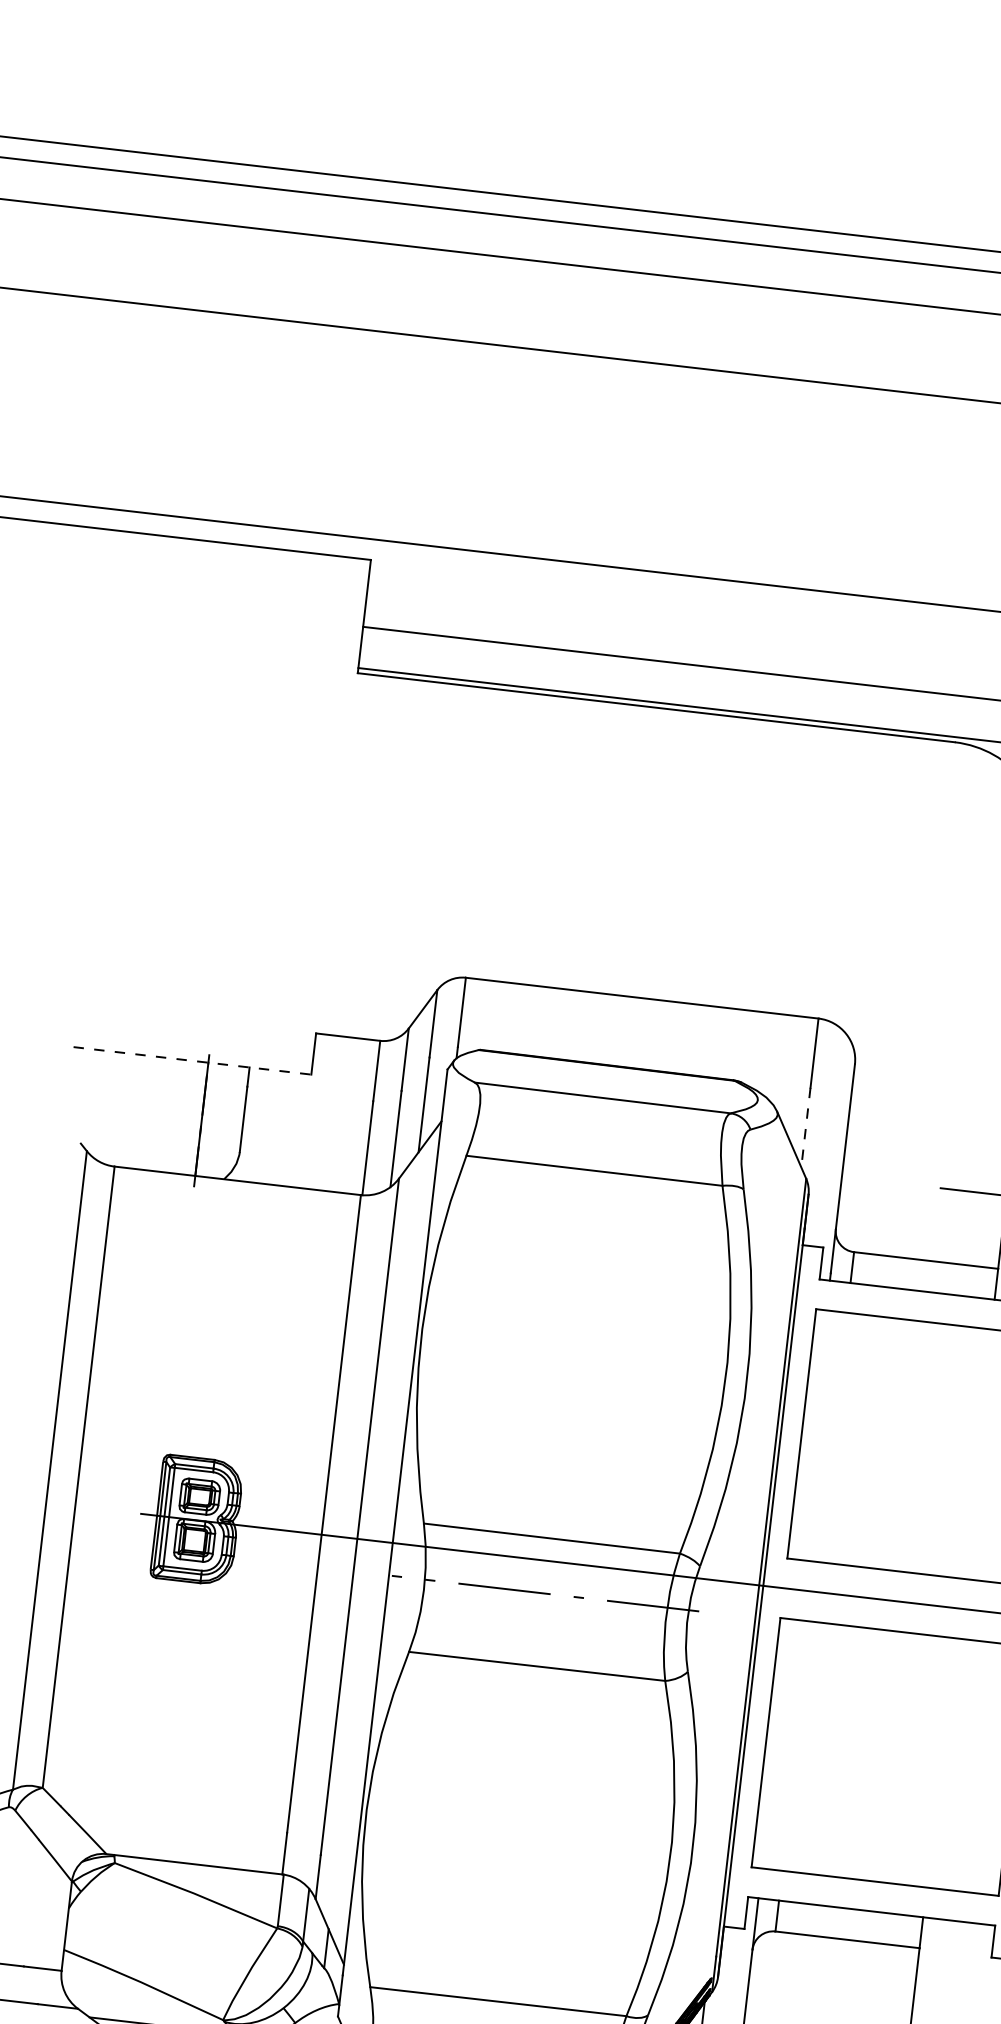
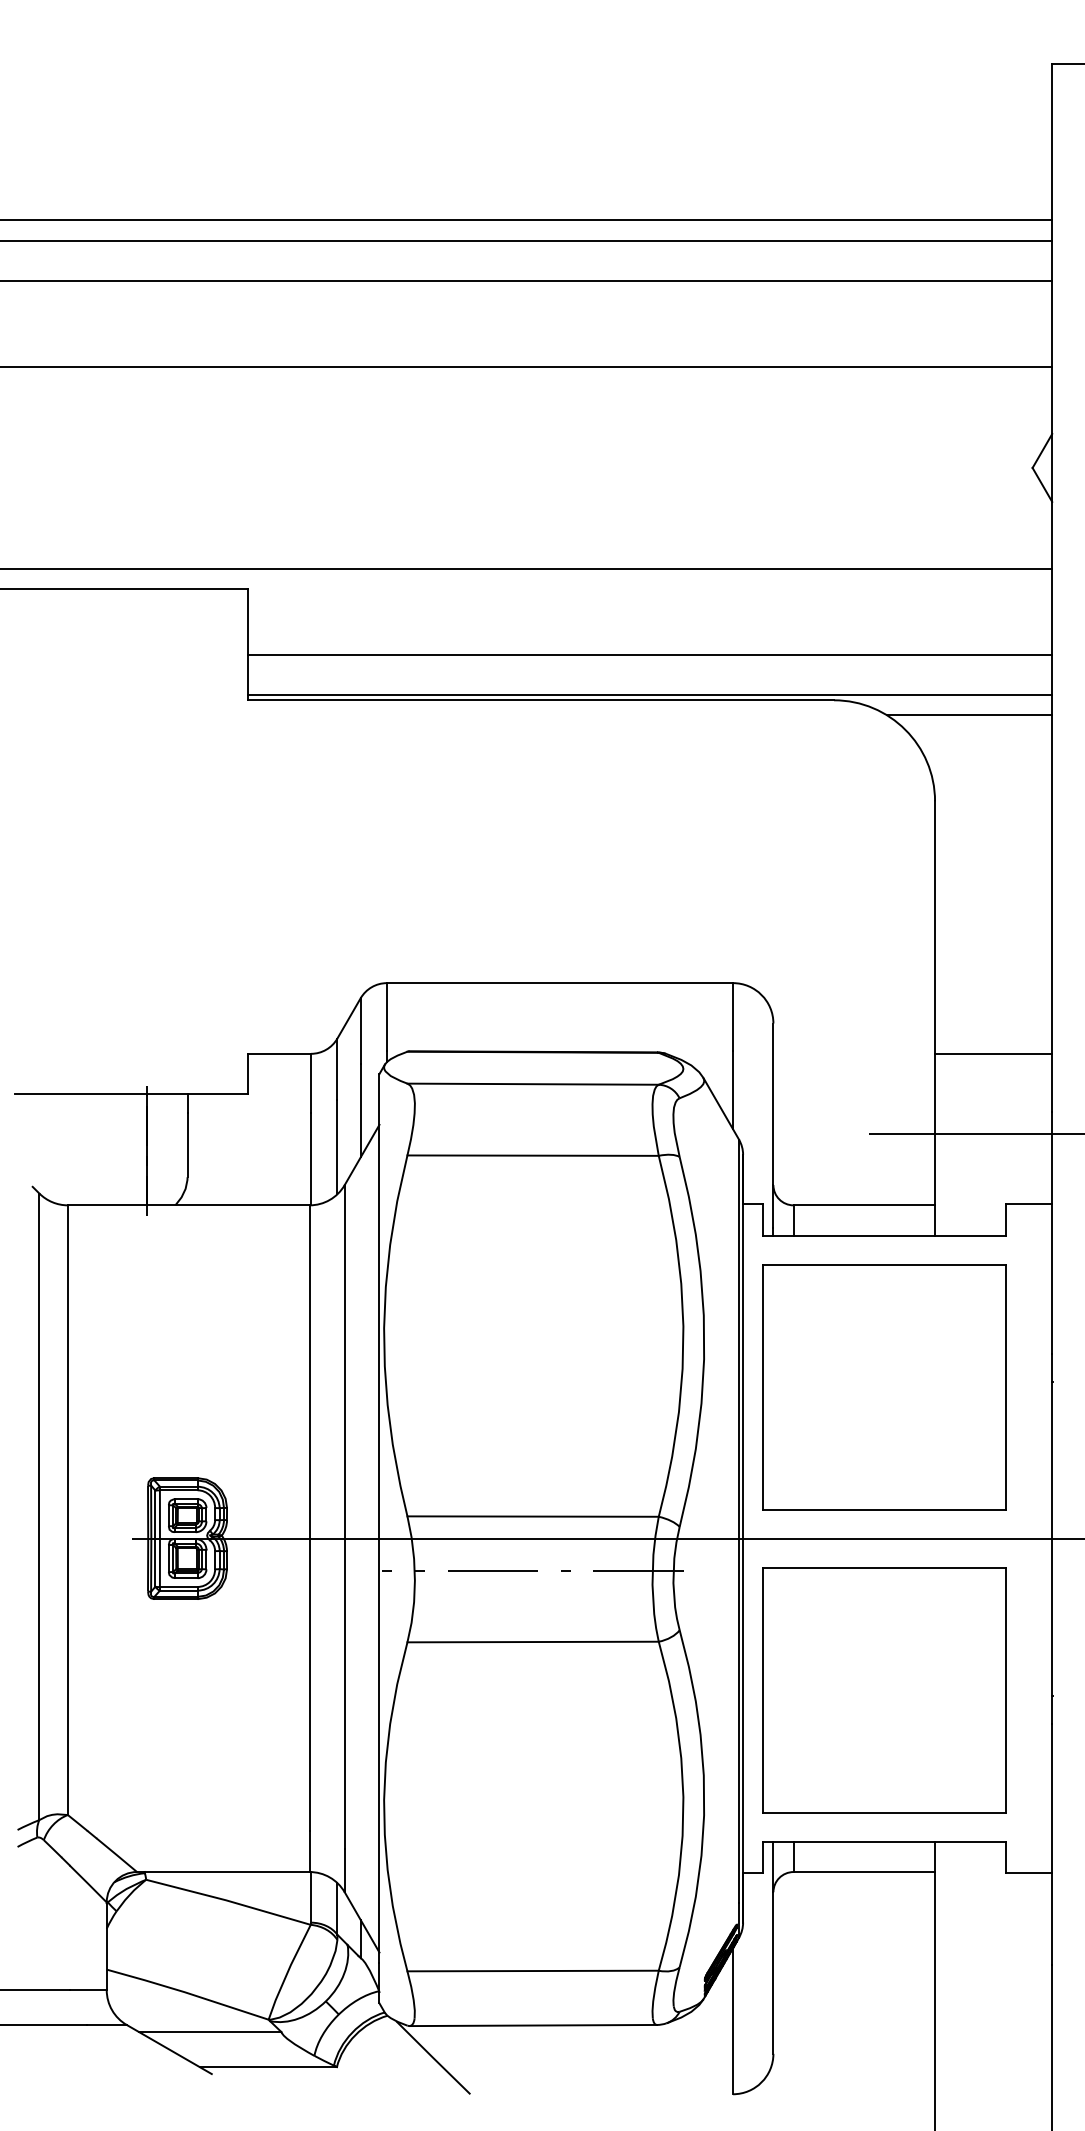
line: (192, 1061) -> (131, 1094), dashed -> solid
line: (806, 1128) -> (733, 1090), dashed -> solid

